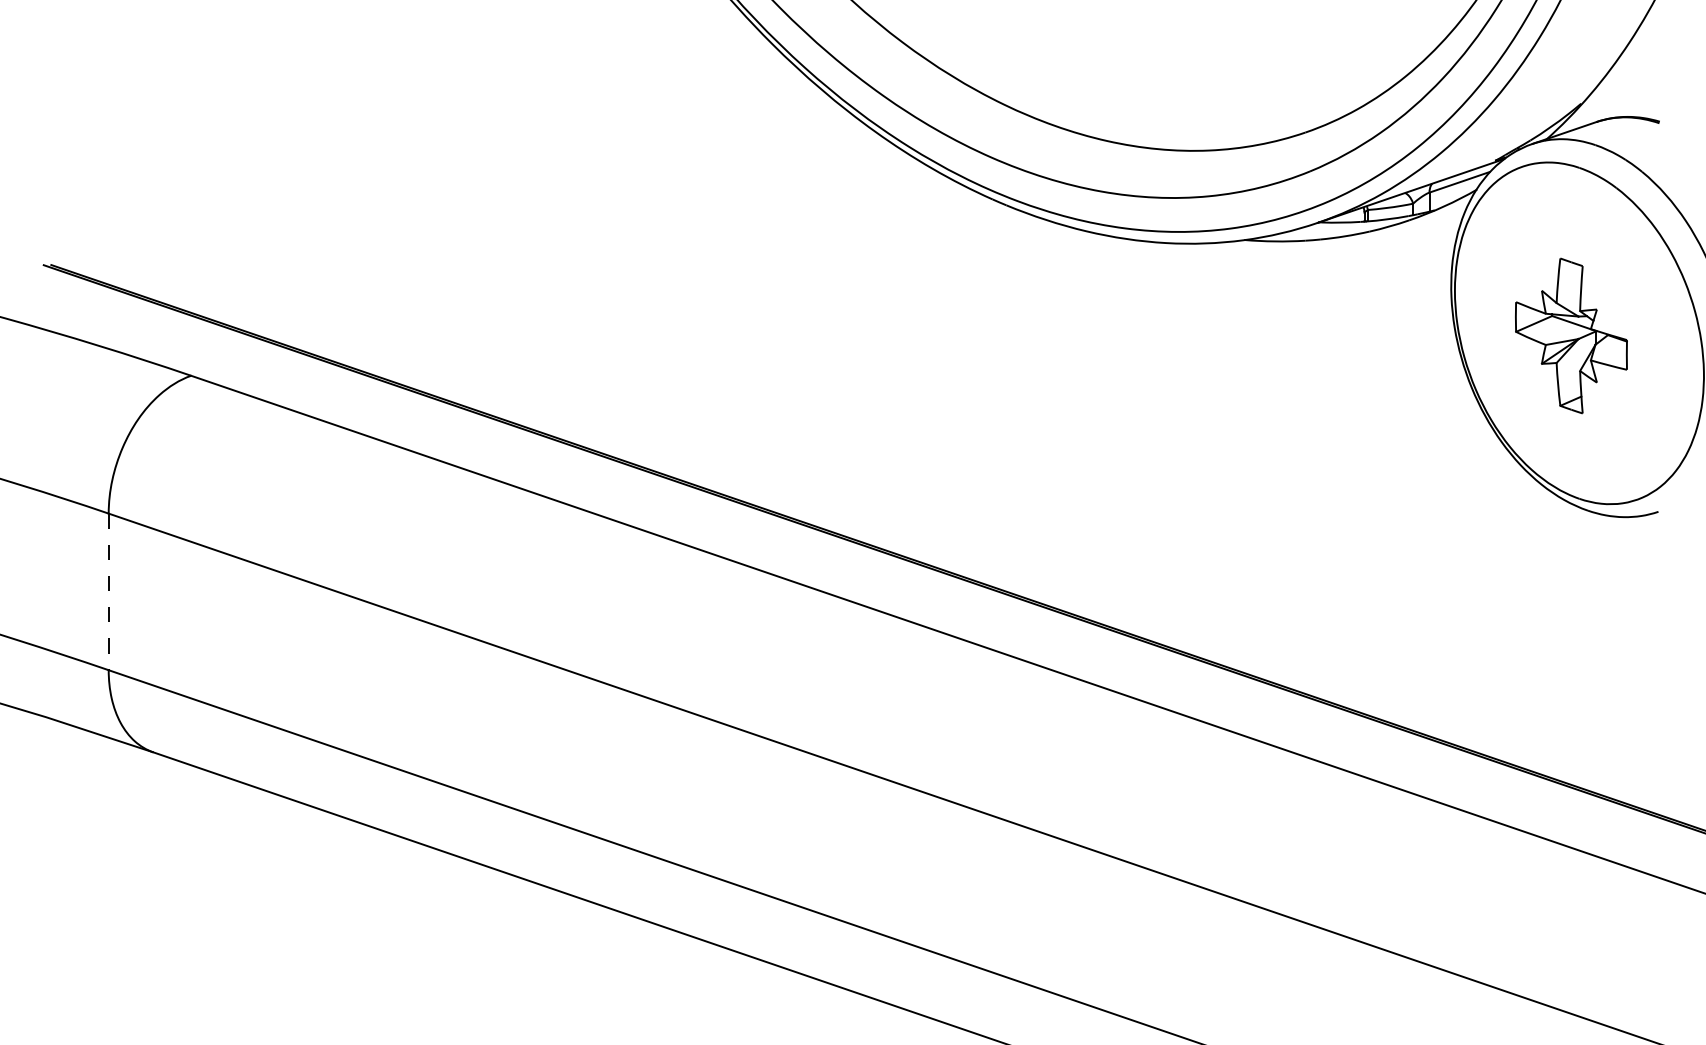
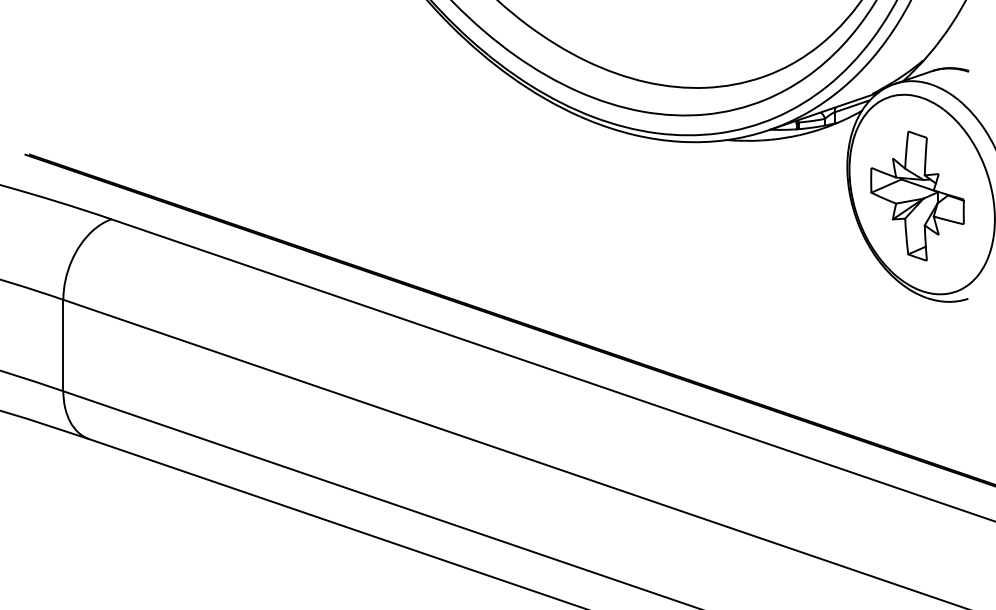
part: (1571, 334) -> (917, 195), size x1.43
line: (108, 591) -> (63, 345), dashed -> solid

